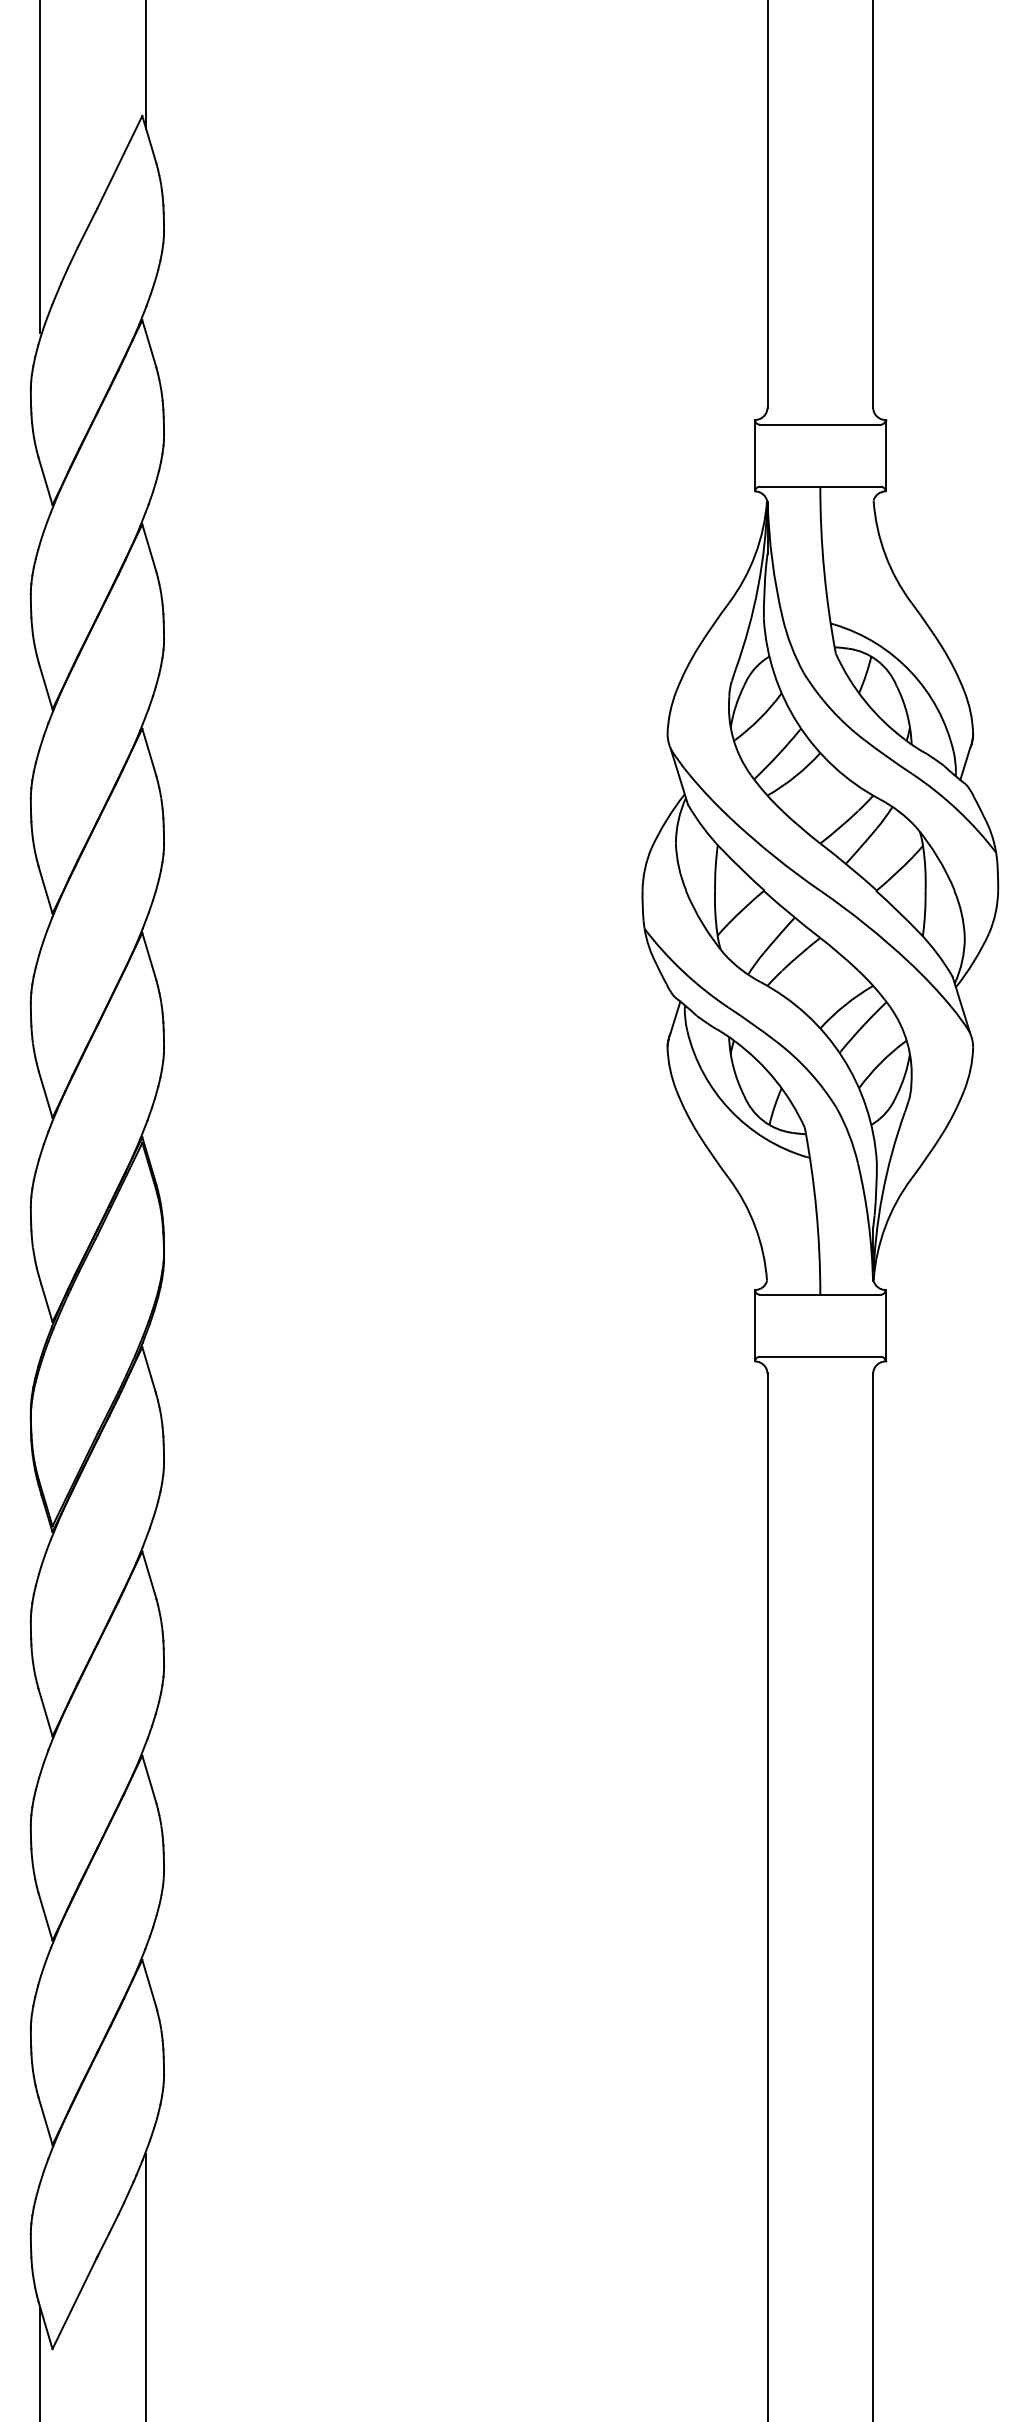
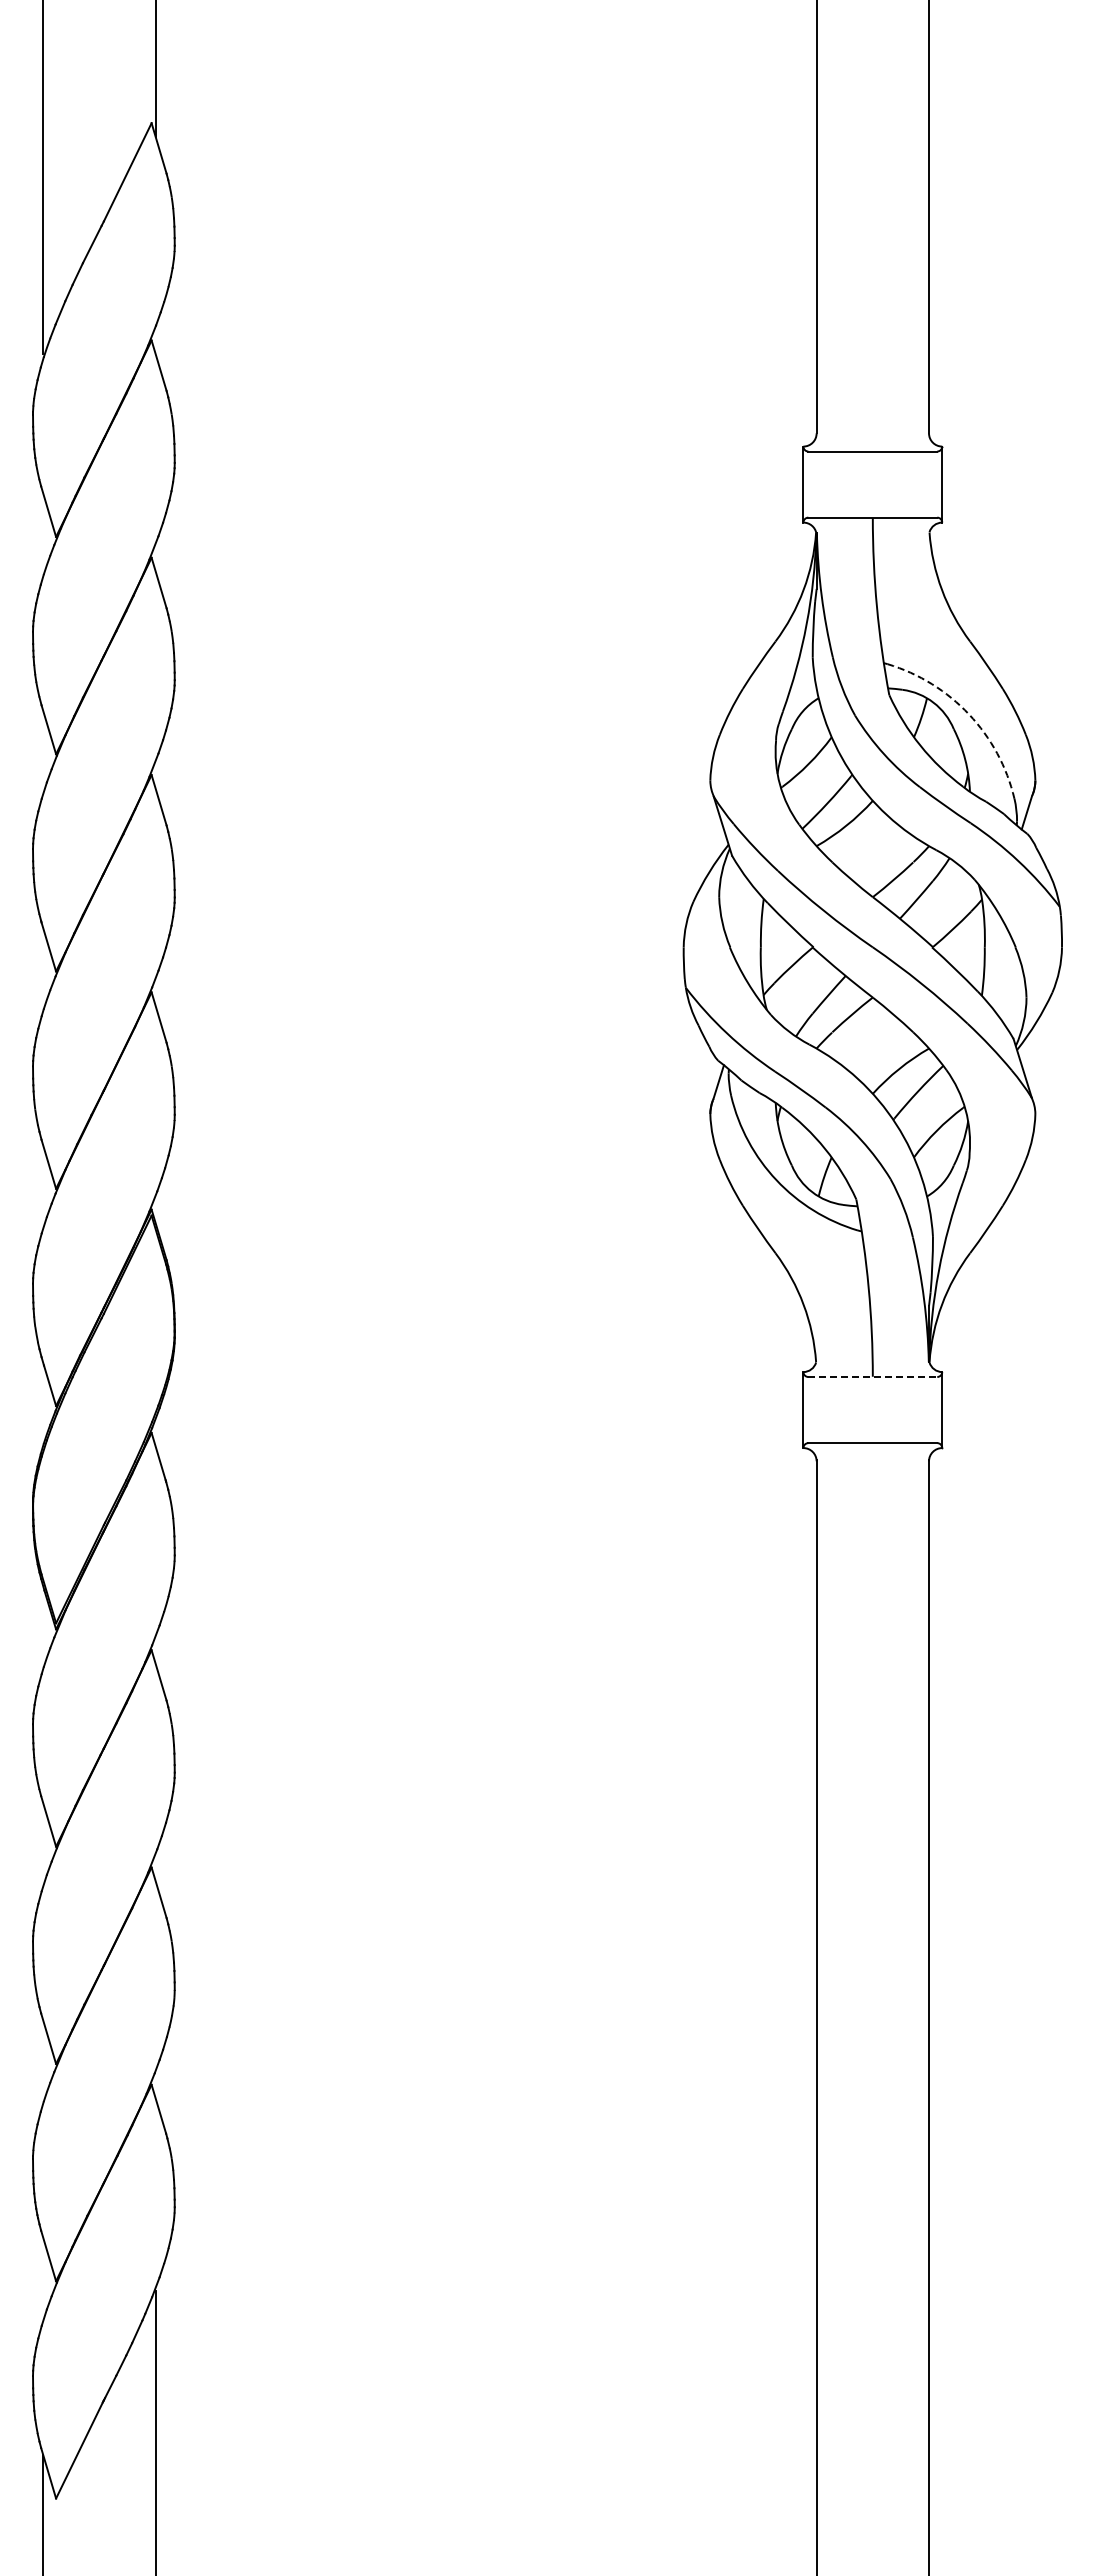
arc: (911, 671) -> (969, 714), solid -> dashed
line: (820, 1295) -> (873, 1377), solid -> dashed

